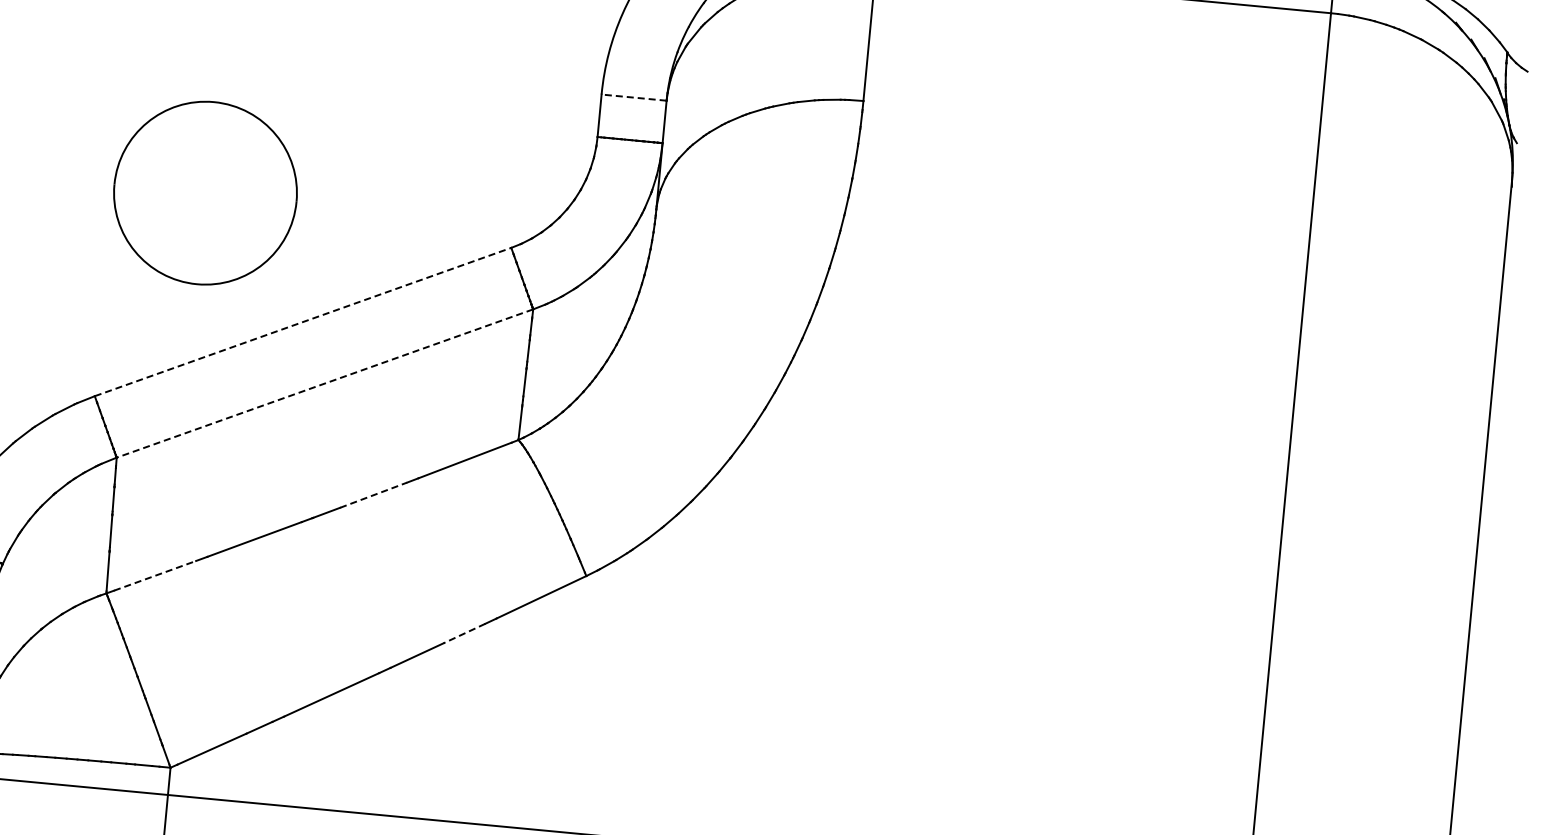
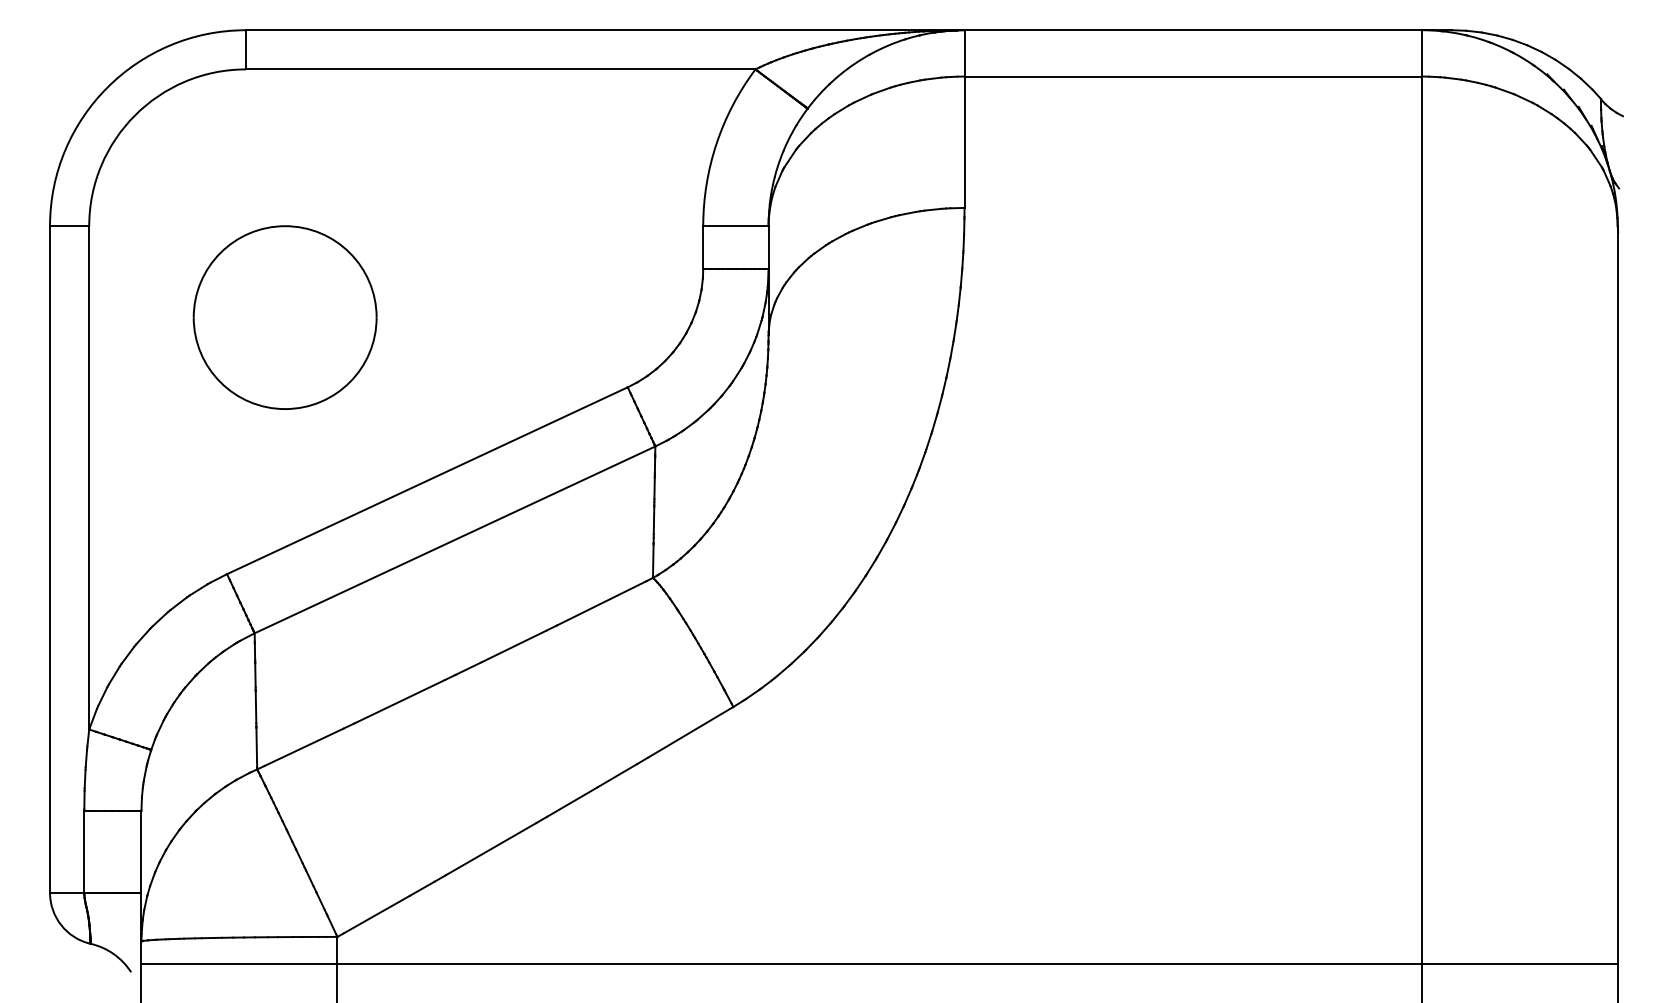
line: (633, 97) -> (735, 226), dashed -> solid
part: (204, 192) -> (284, 317), moved
line: (303, 321) -> (427, 480), dashed -> solid
line: (324, 384) -> (454, 540), dashed -> solid
line: (373, 495) -> (513, 646), dashed -> solid
line: (154, 575) -> (303, 747), dashed -> solid
line: (464, 633) -> (617, 775), dashed -> solid

